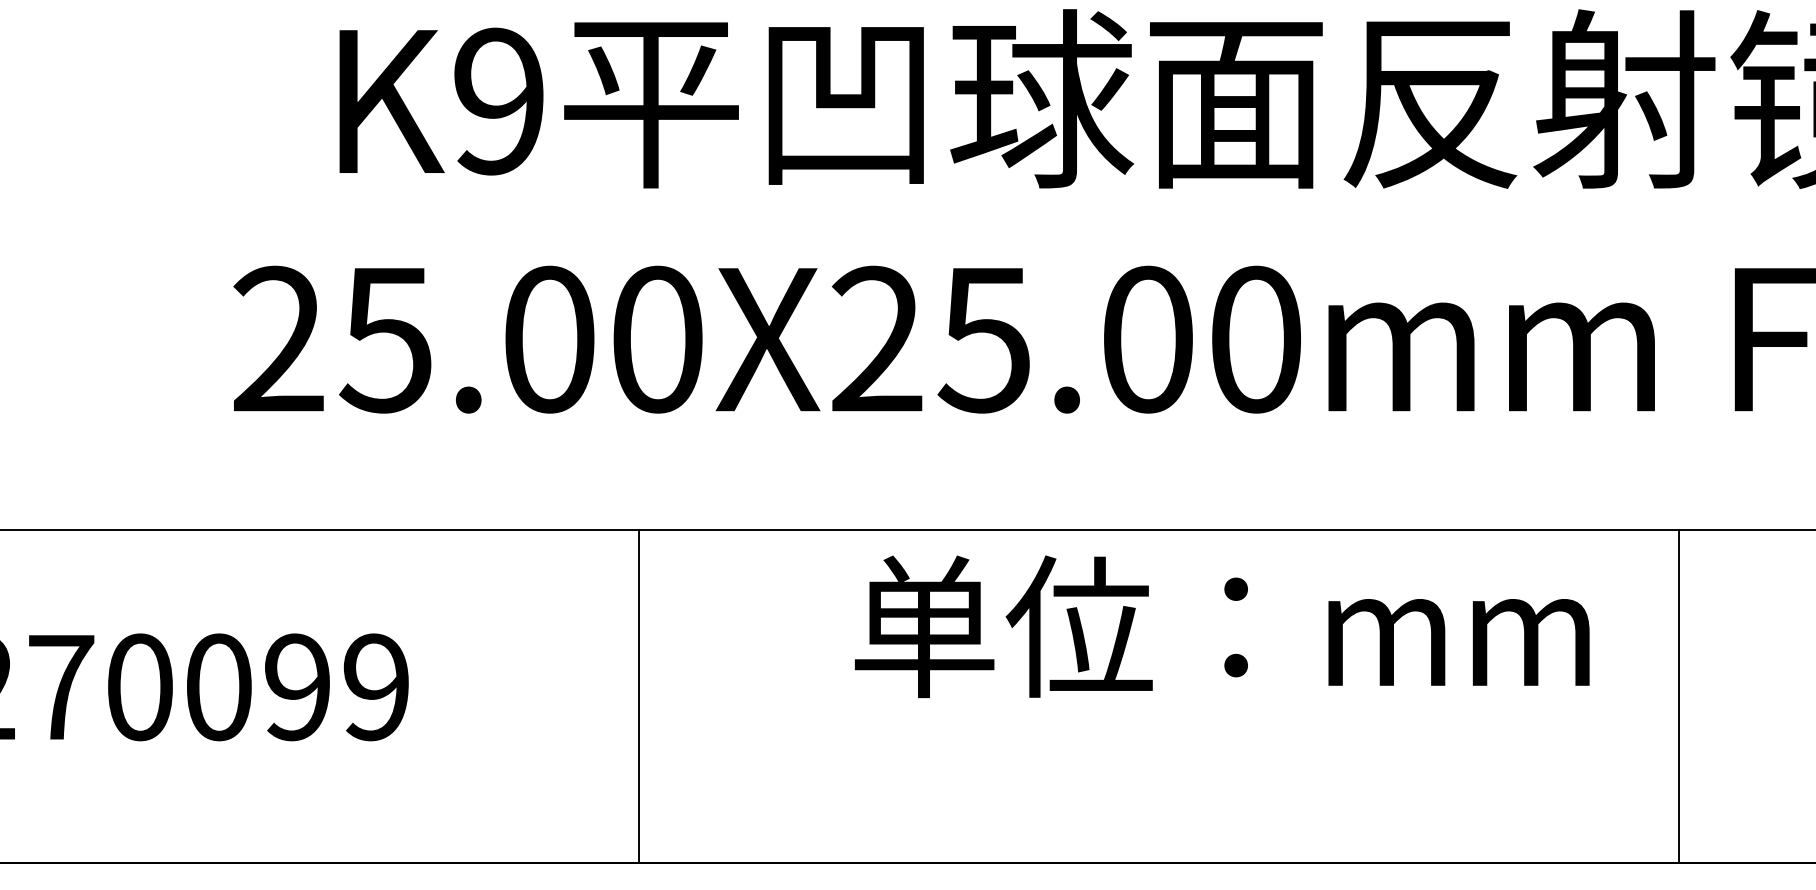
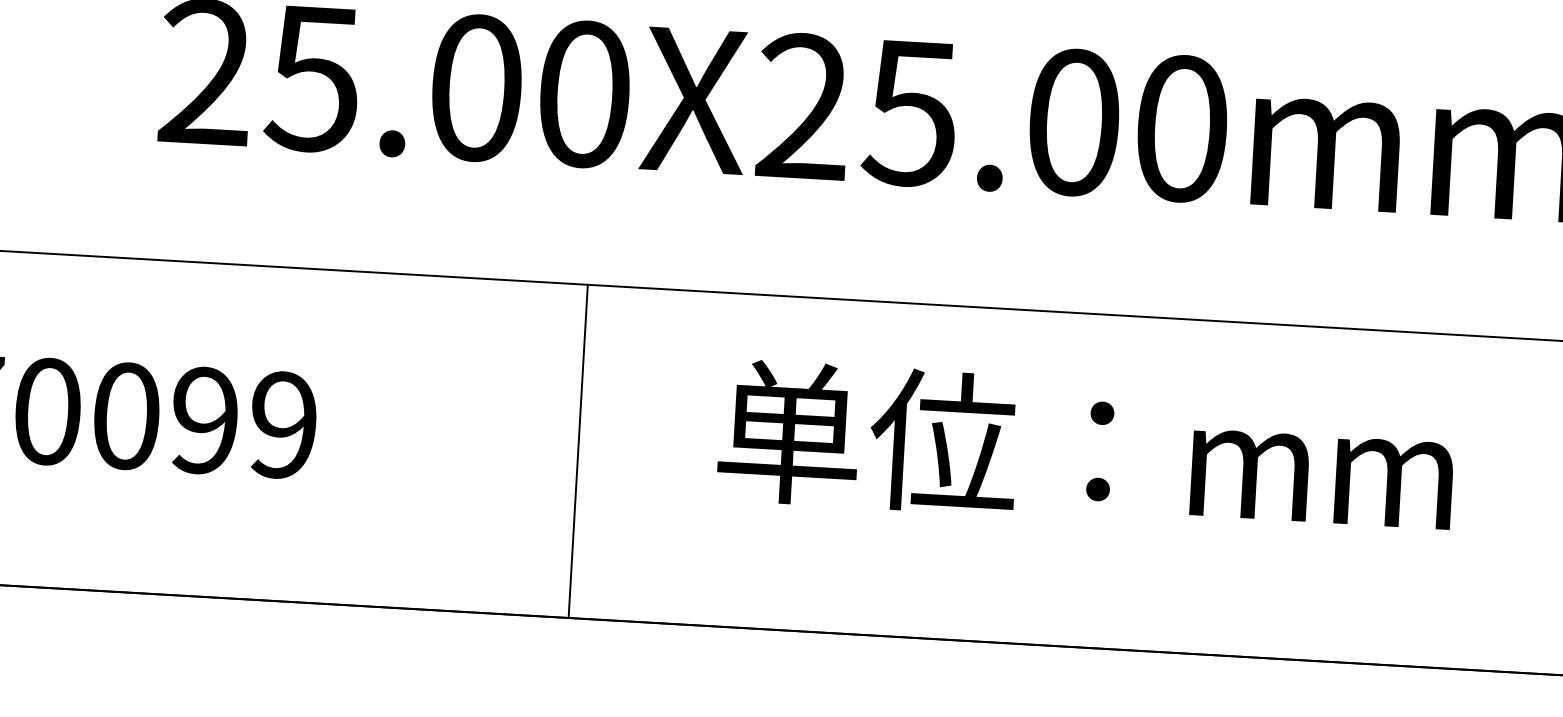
text: (1222, 626) -> (1086, 449), moved
line: (639, 696) -> (578, 451), moved

